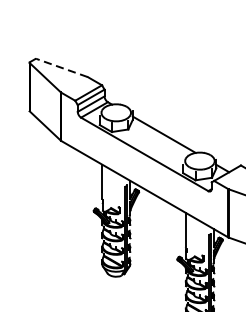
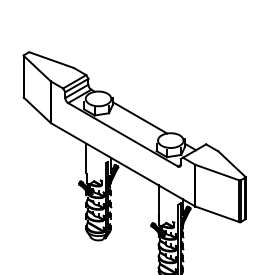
line: (61, 68) -> (51, 60), dashed -> solid

